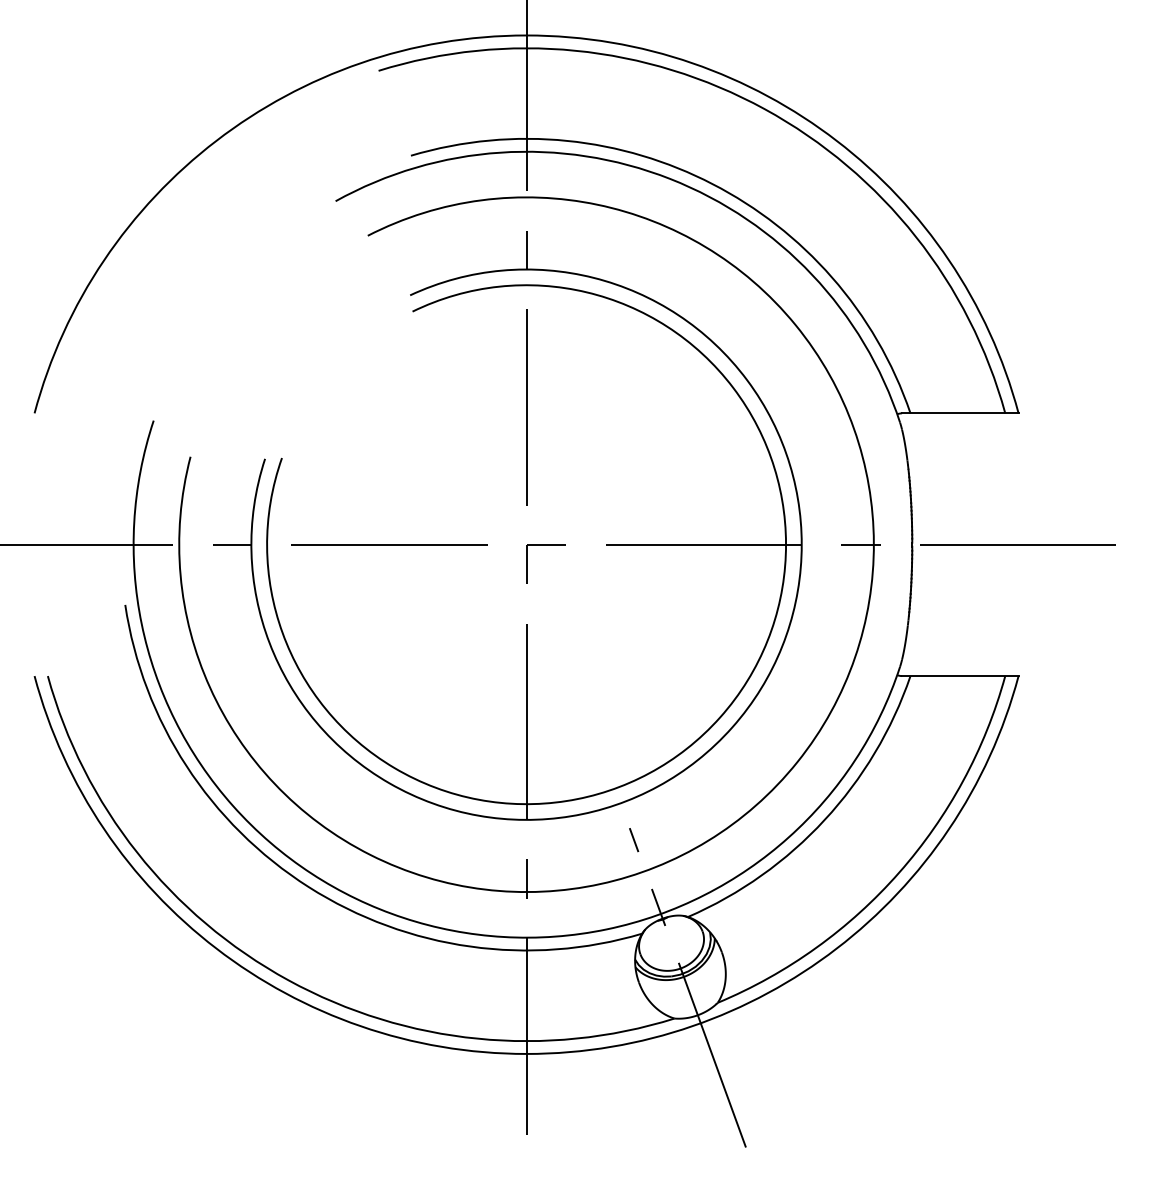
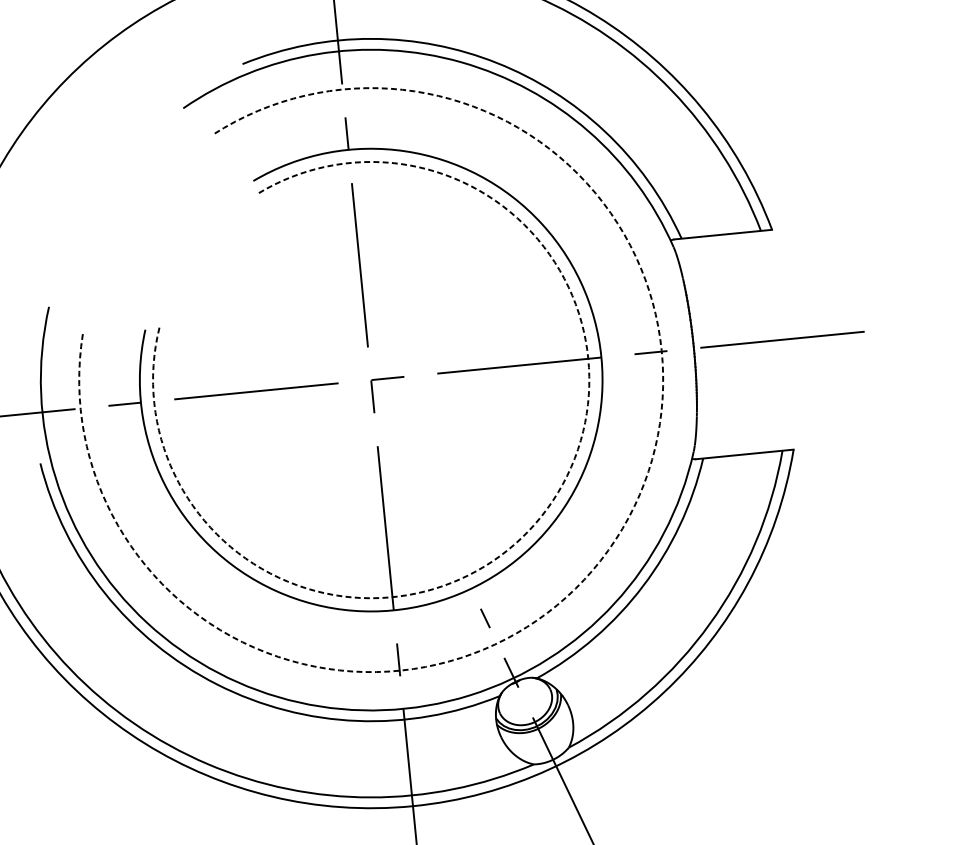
arc: (720, 717) -> (547, 508), solid -> dashed
arc: (797, 762) -> (615, 540), solid -> dashed

